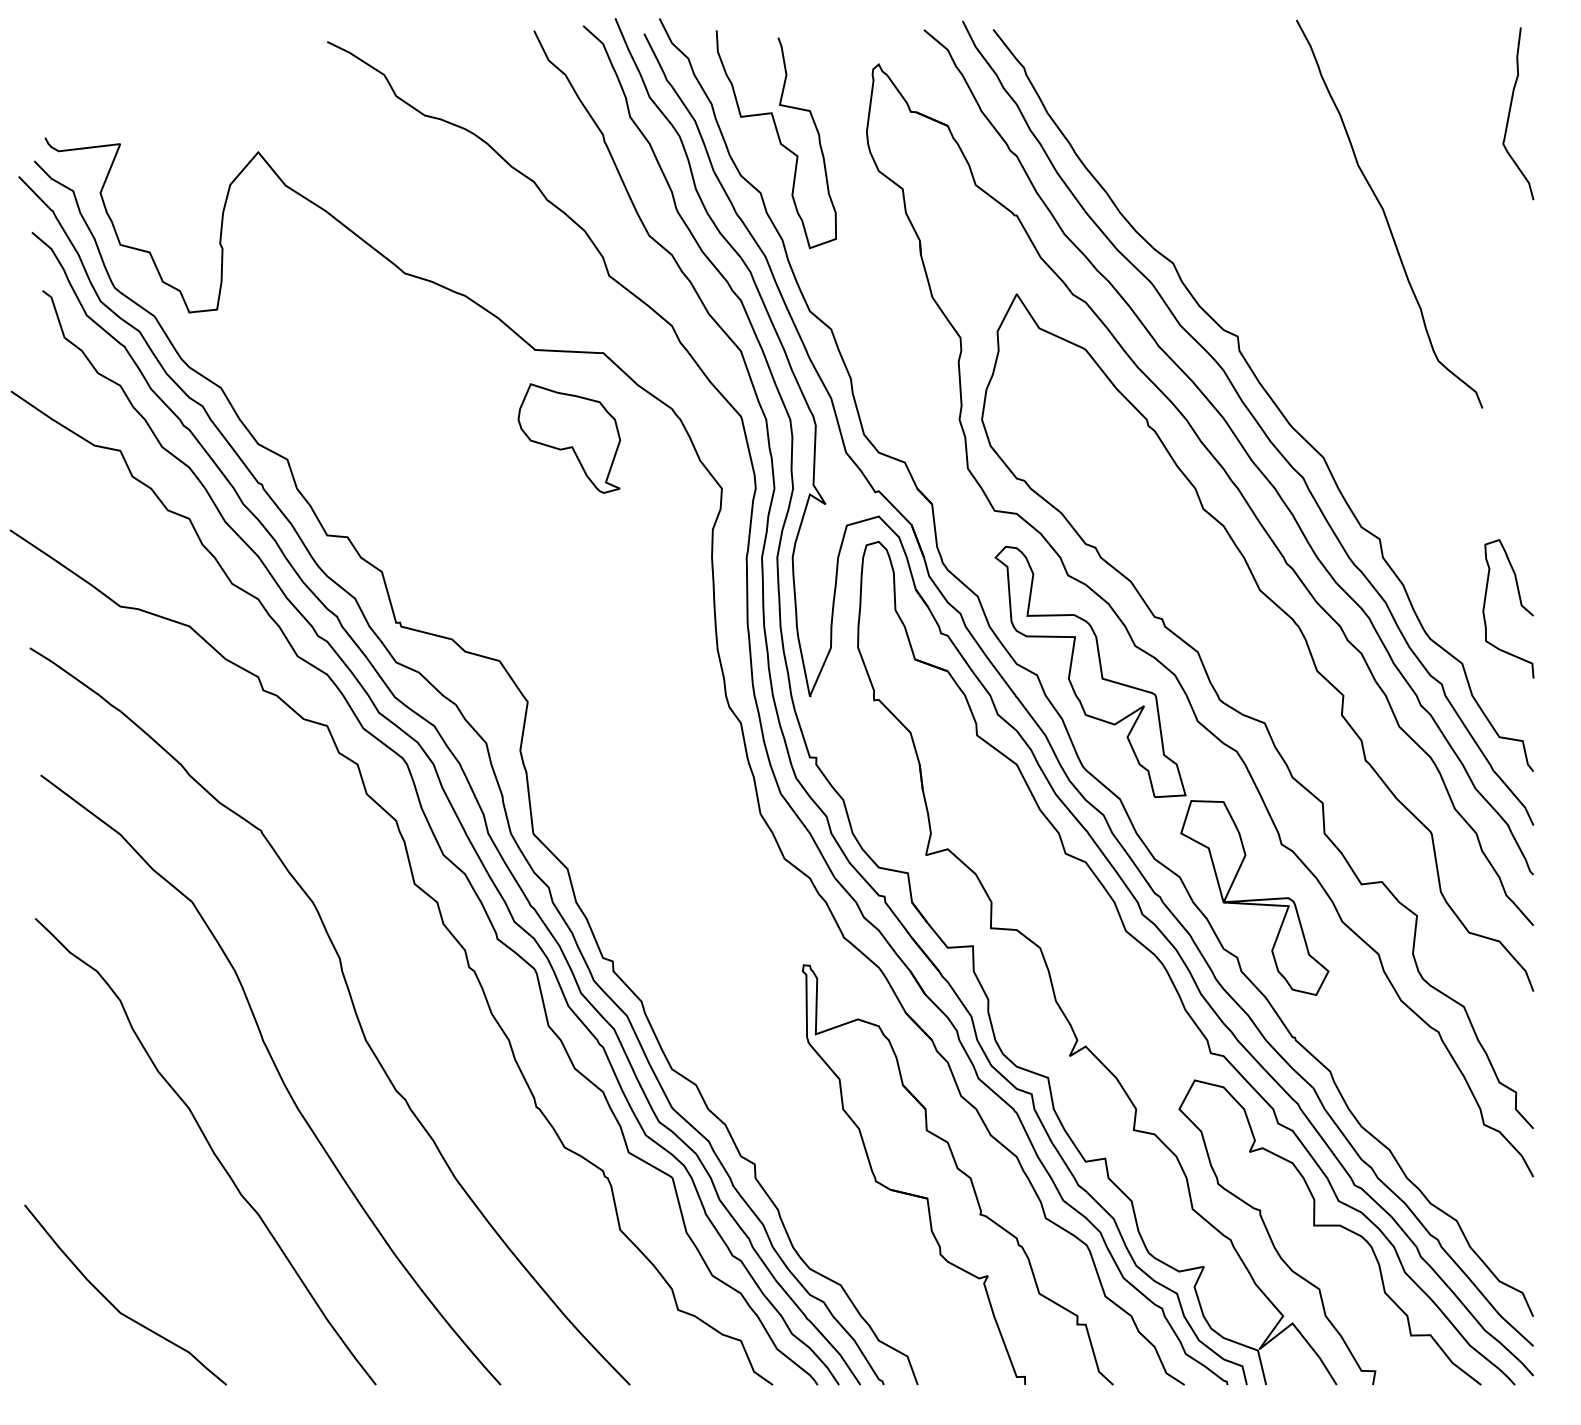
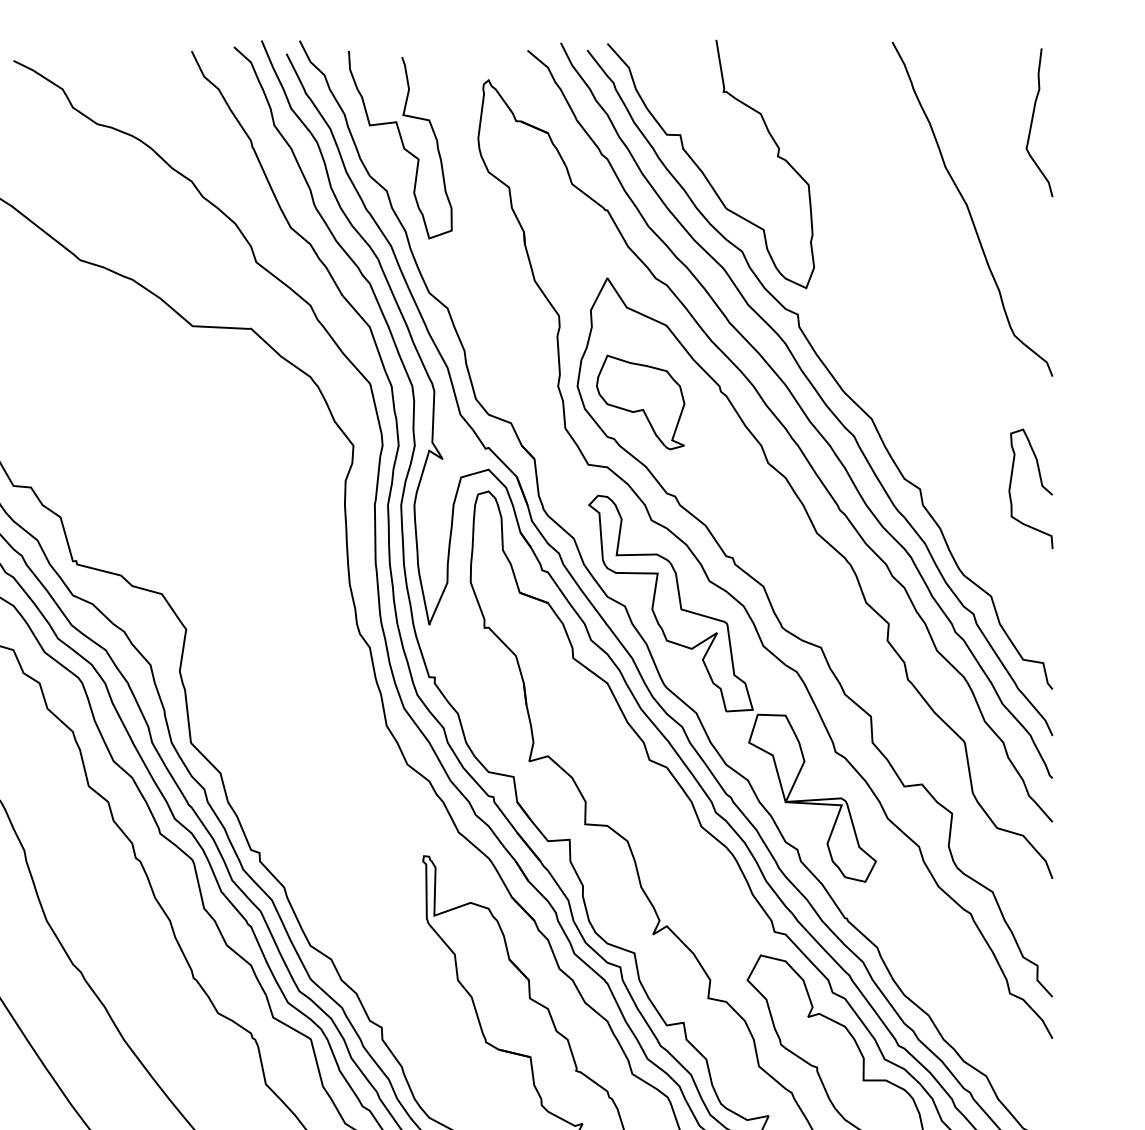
curve: (1127, 170) -> (702, 171), added
curve: (1386, 215) -> (969, 210), moved
part: (569, 438) -> (640, 402), moved
curve: (1520, 605) -> (1041, 486), moved

